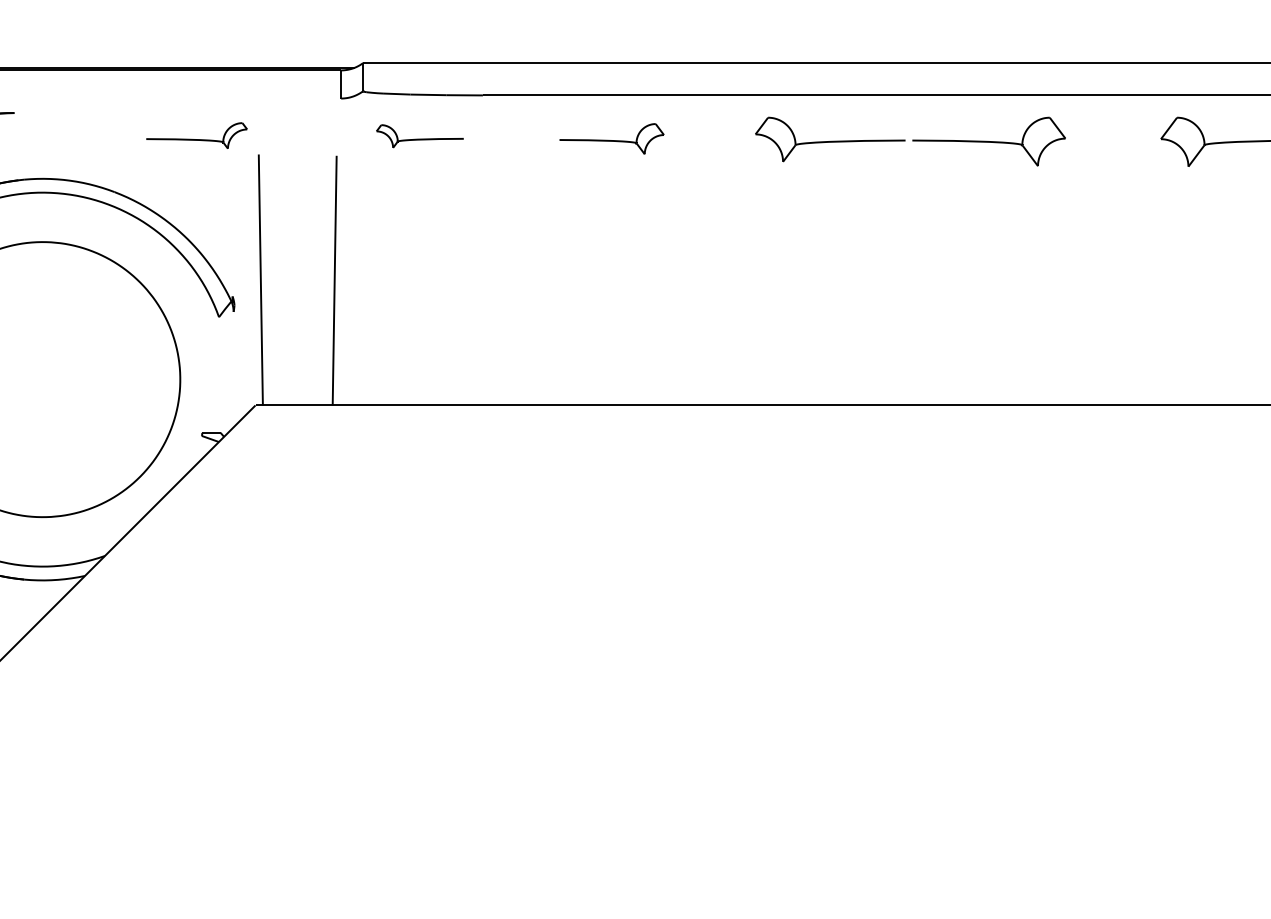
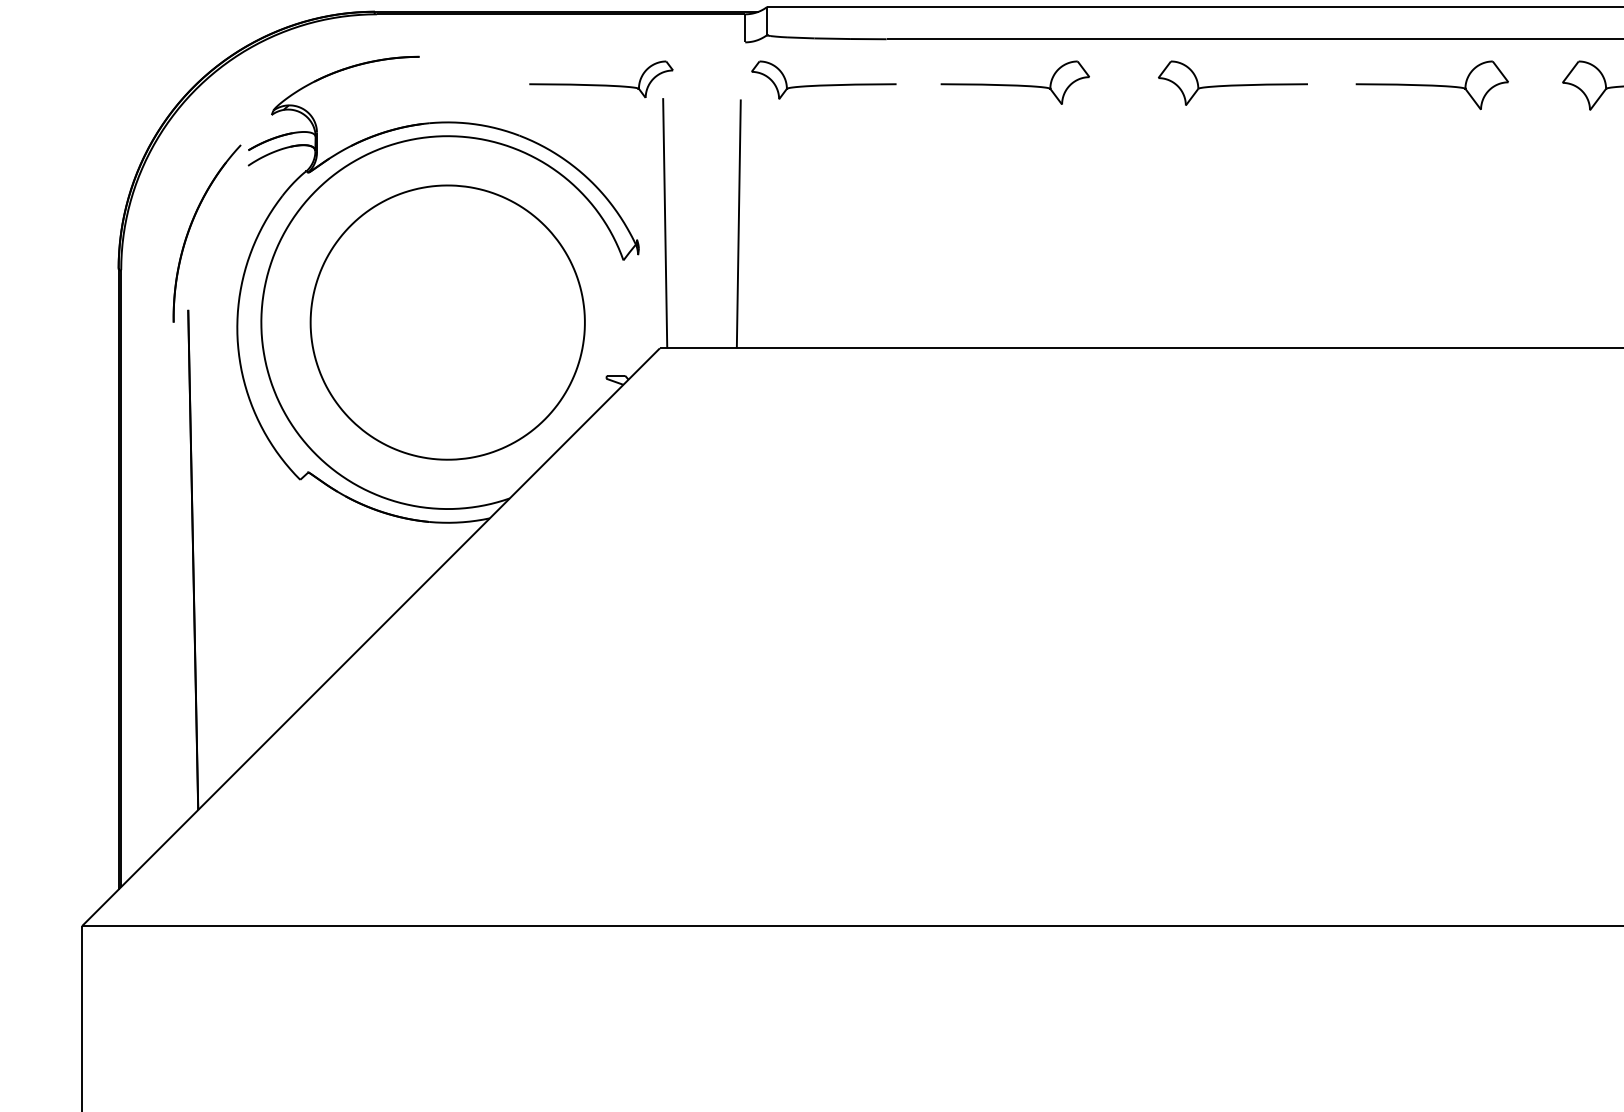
part: (196, 135) -> (601, 79), size x1.43
part: (419, 135) -> (823, 79), size x1.67
part: (611, 138) -> (1014, 82), size x1.43
part: (988, 140) -> (1431, 84), moved

